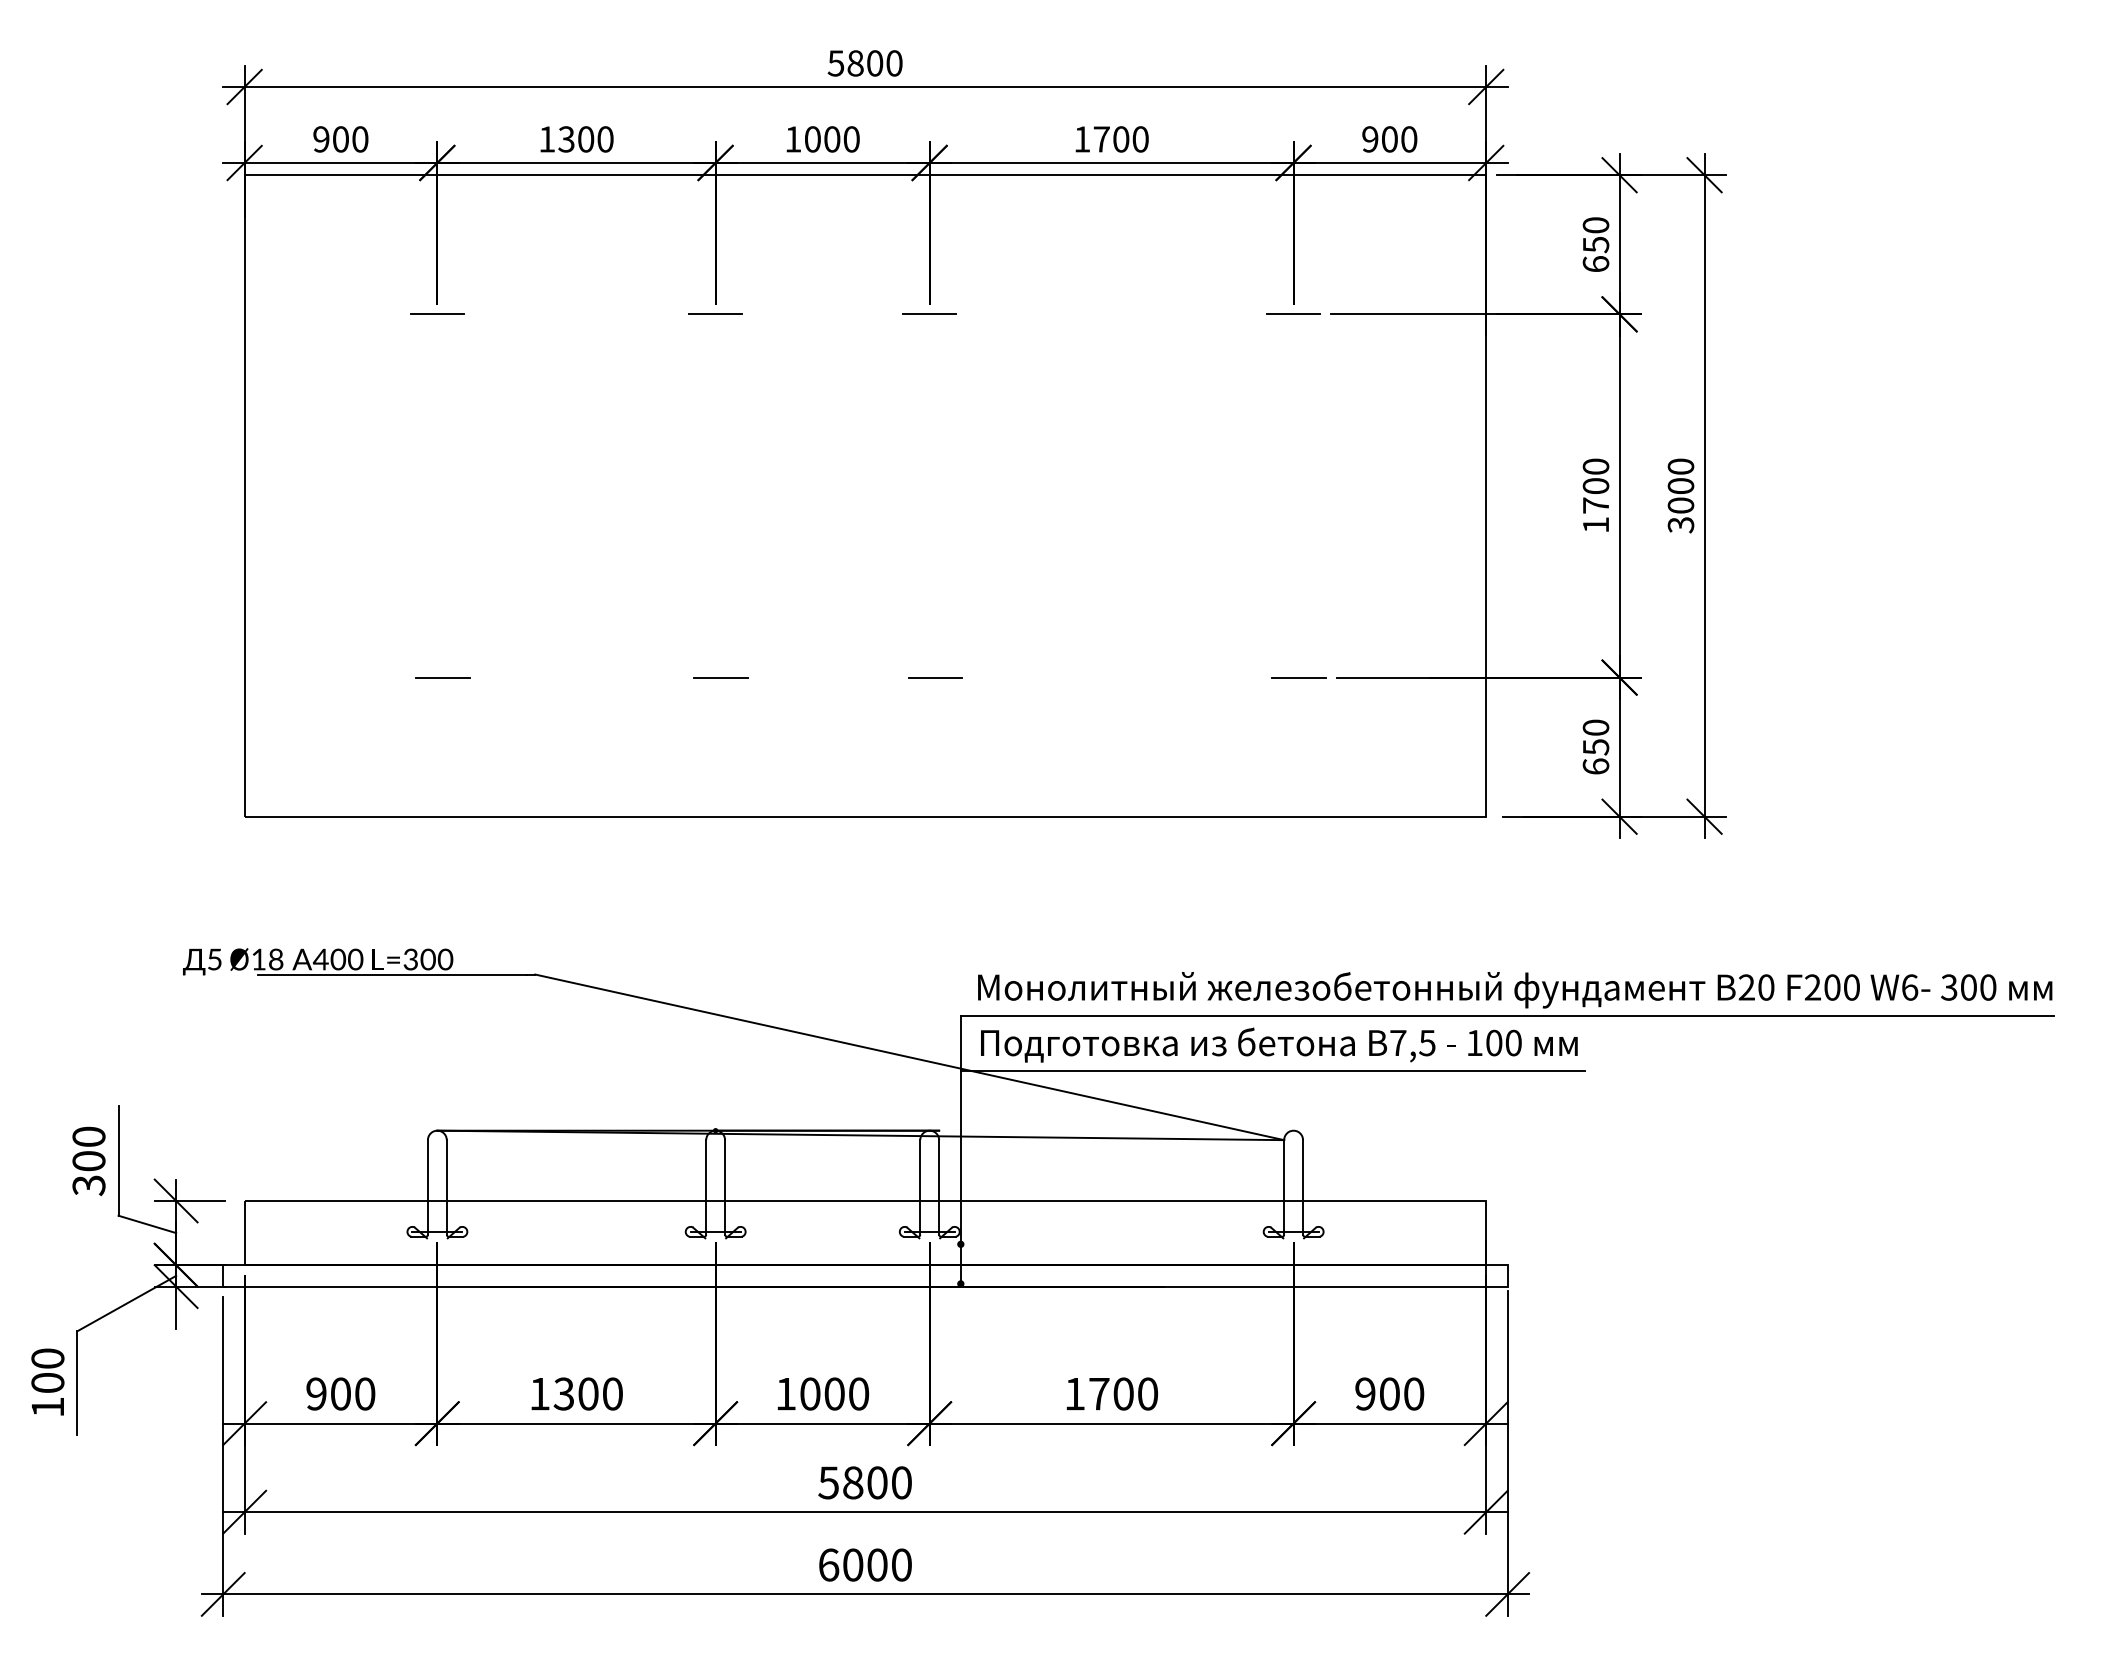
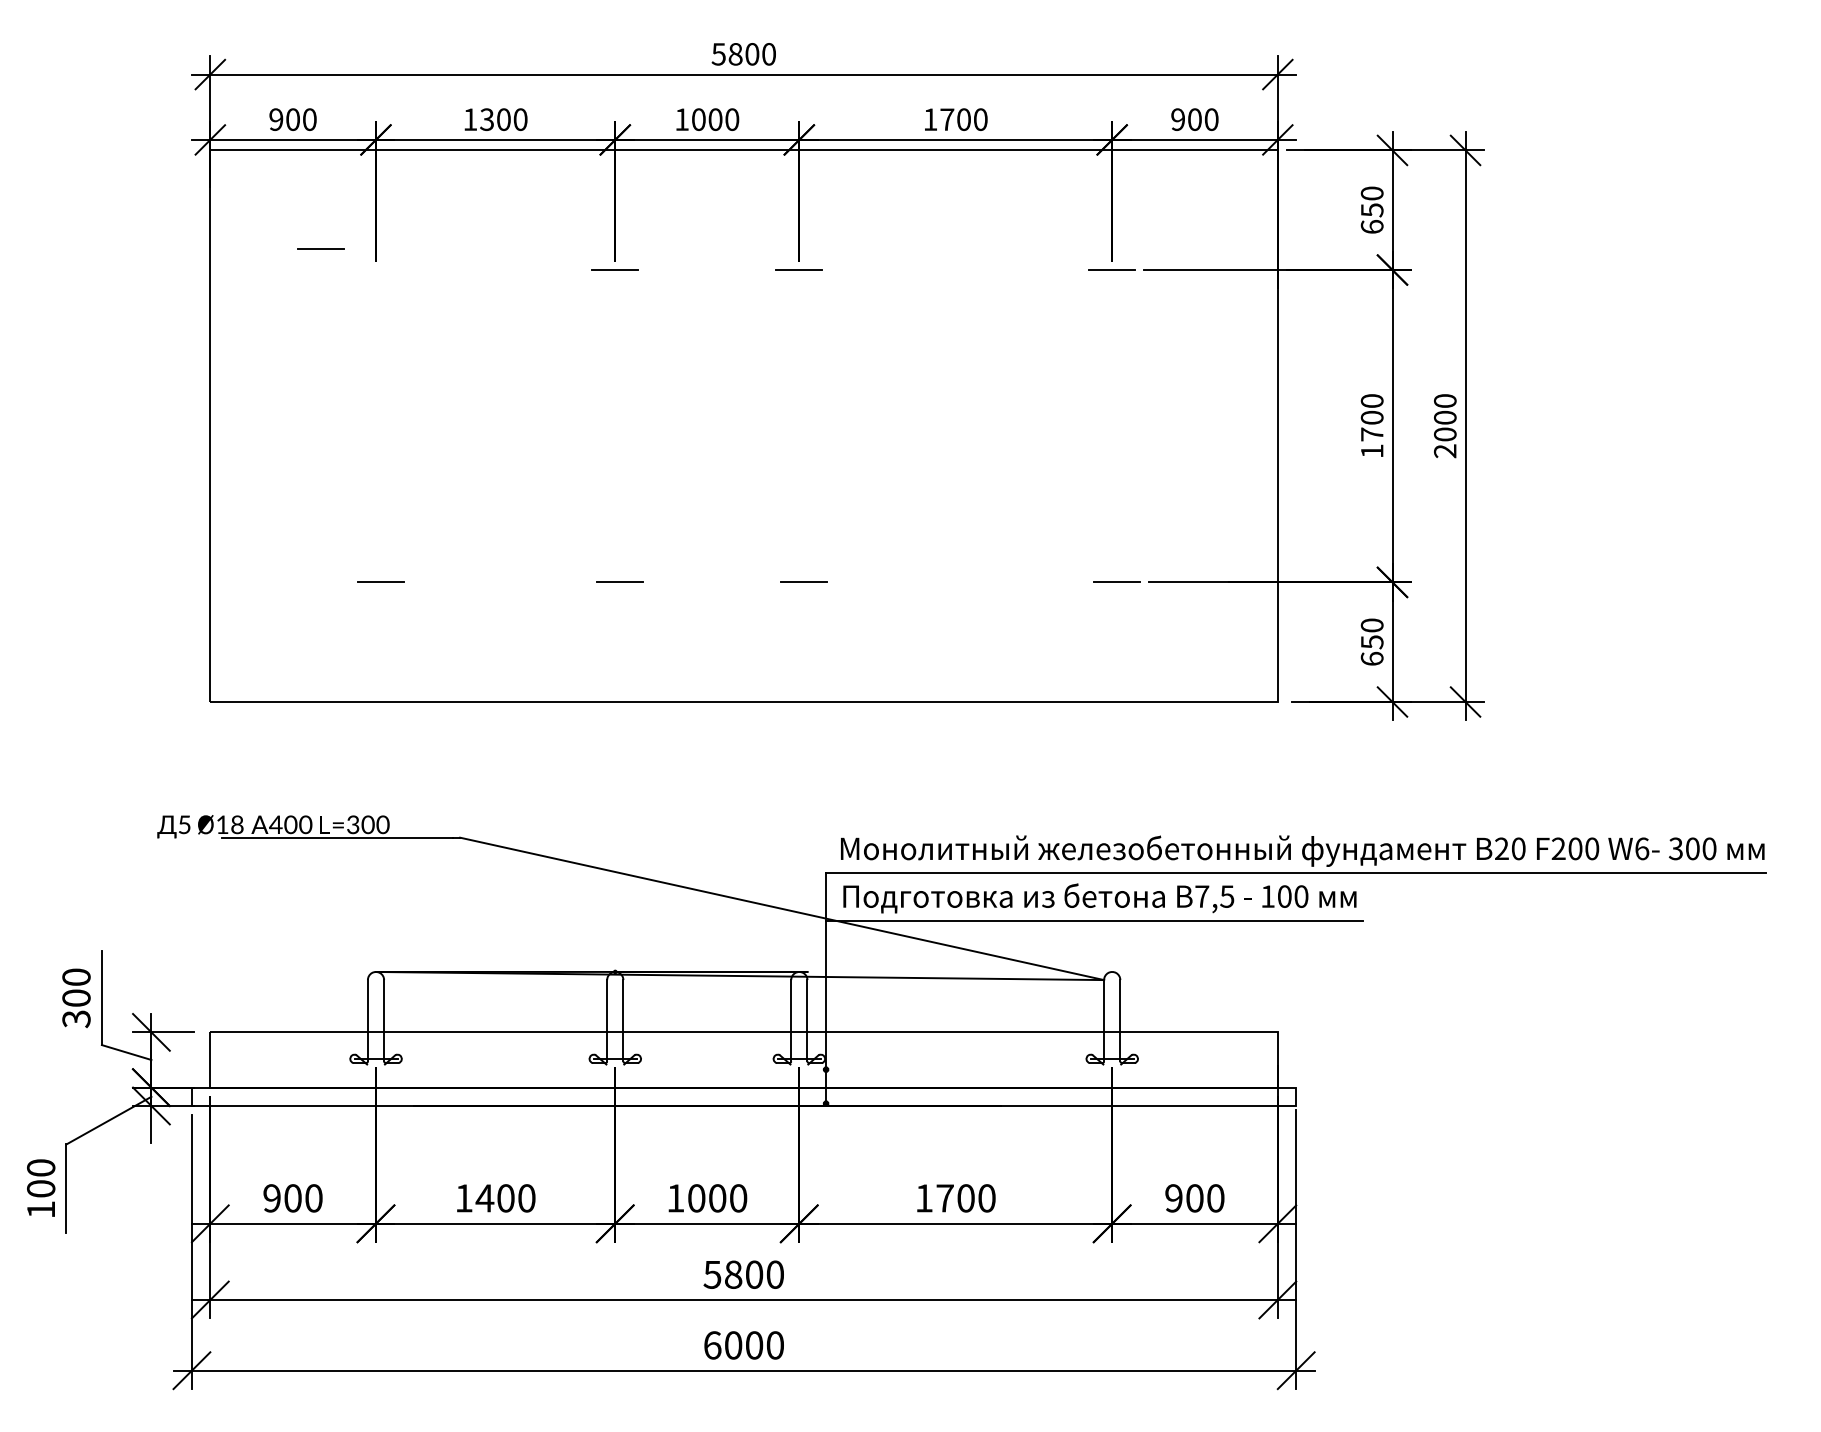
line: (437, 313) -> (321, 248), moved
text: (1681, 525) -> (1445, 451), 3000 -> 2000
text: (564, 1393) -> (485, 1197), 1300 -> 1400

